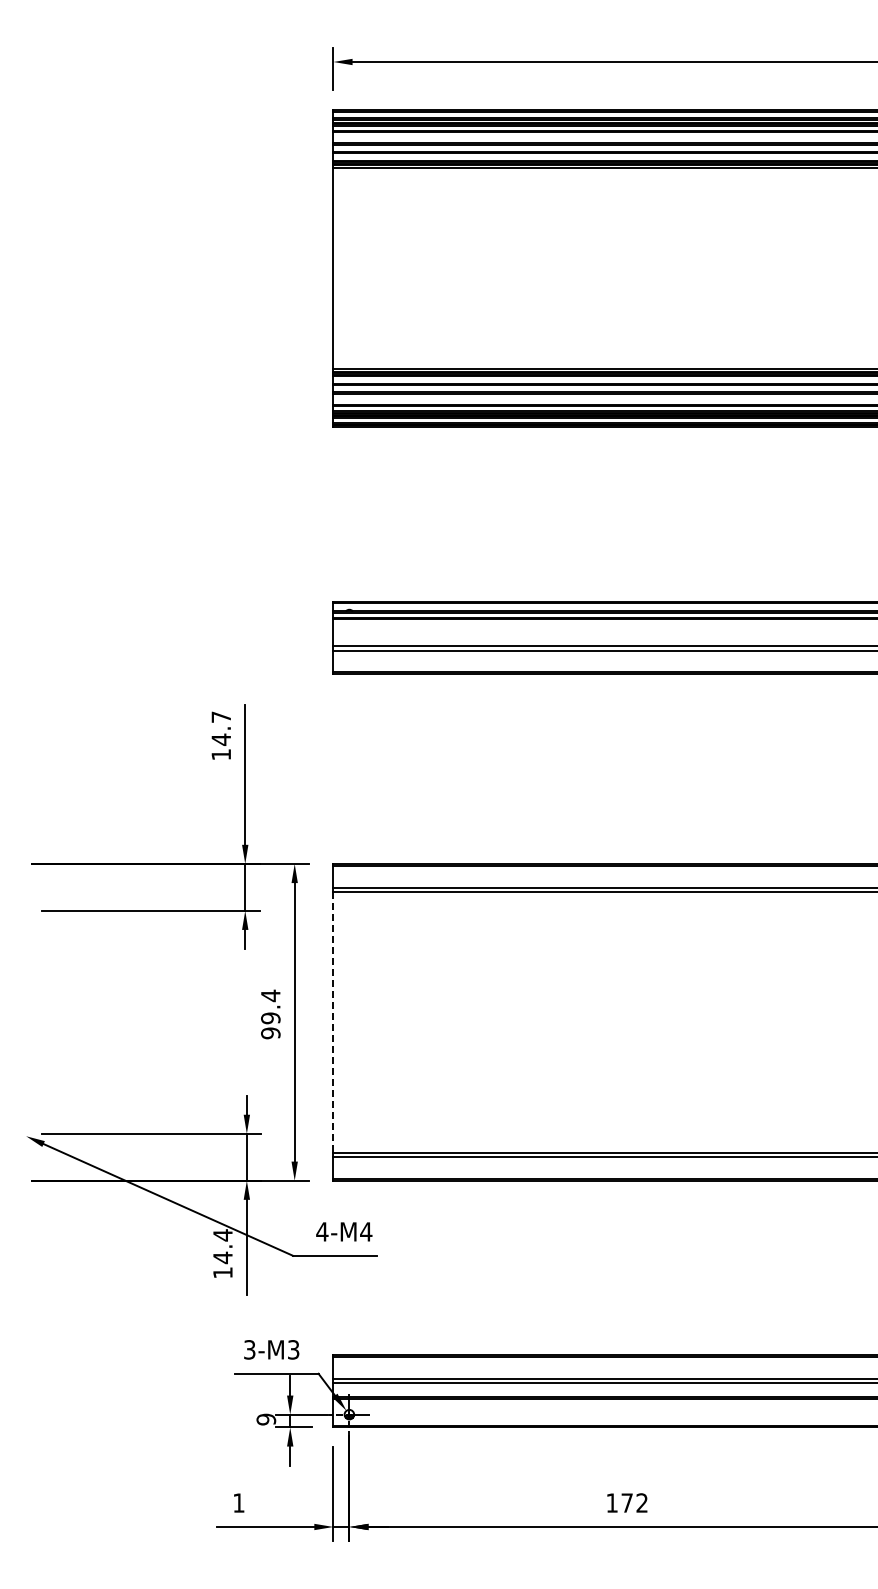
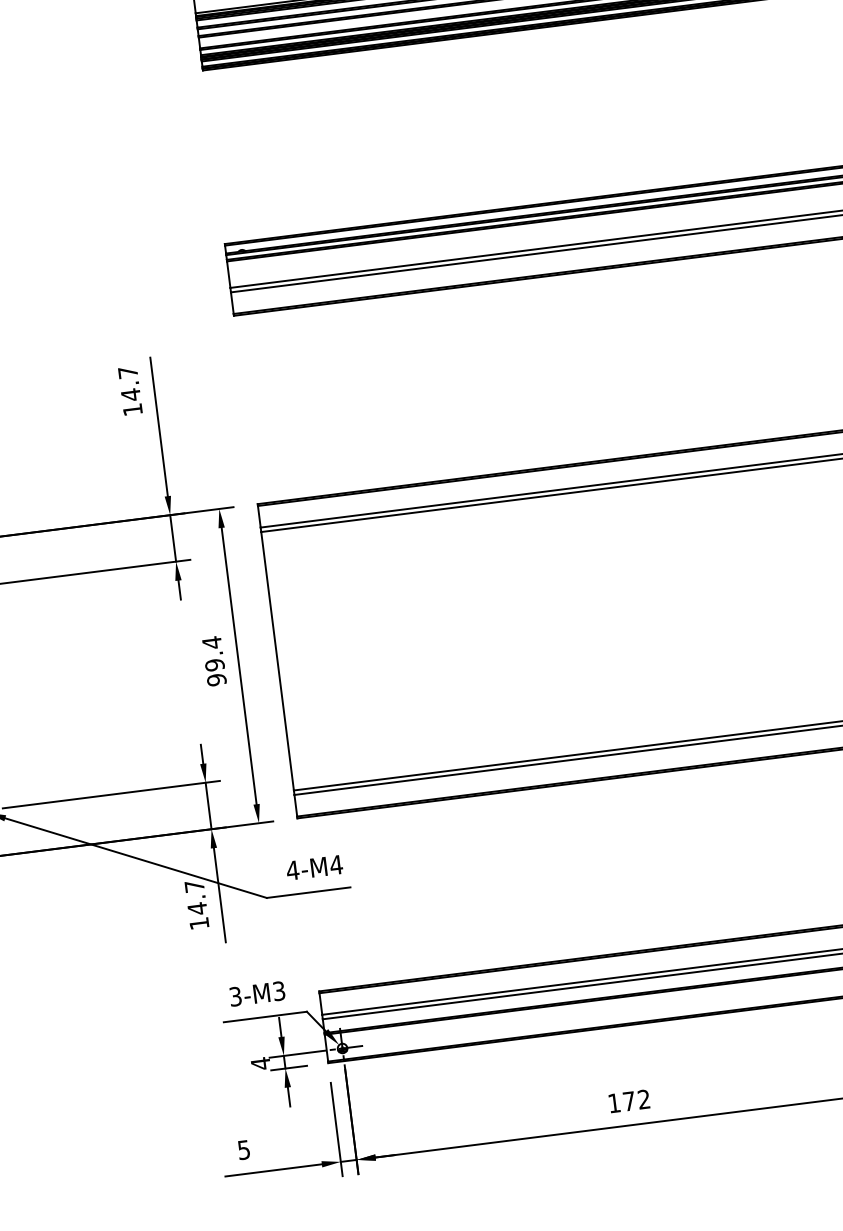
line: (333, 1022) -> (277, 661), dashed -> solid
text: (222, 1235) -> (194, 886), 14.4 -> 14.7
text: (266, 1419) -> (260, 1063), 9 -> 4
text: (238, 1502) -> (243, 1149), 1 -> 5

